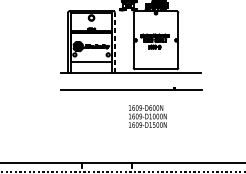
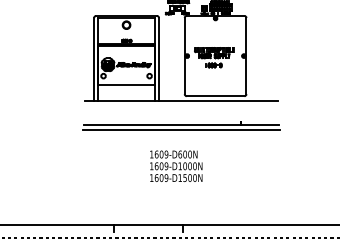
line: (115, 42) -> (159, 58), dashed -> solid
line: (131, 93) -> (181, 129), added
text: (147, 115) -> (176, 165), moved

